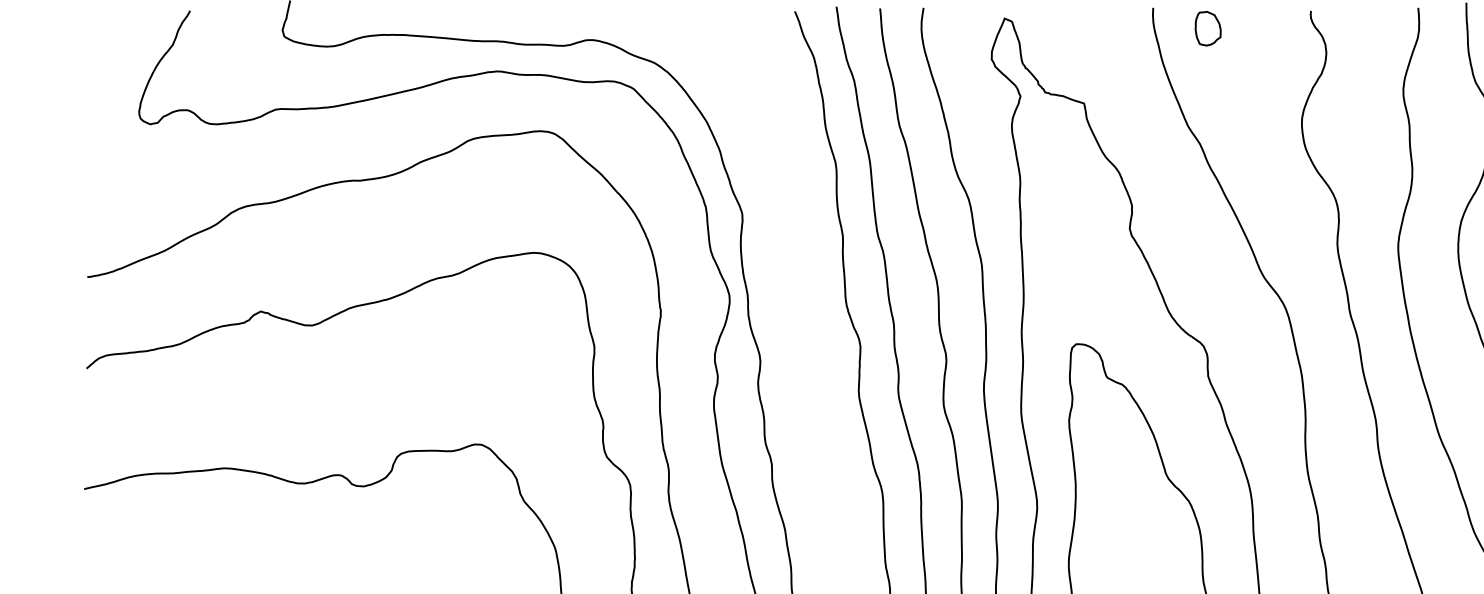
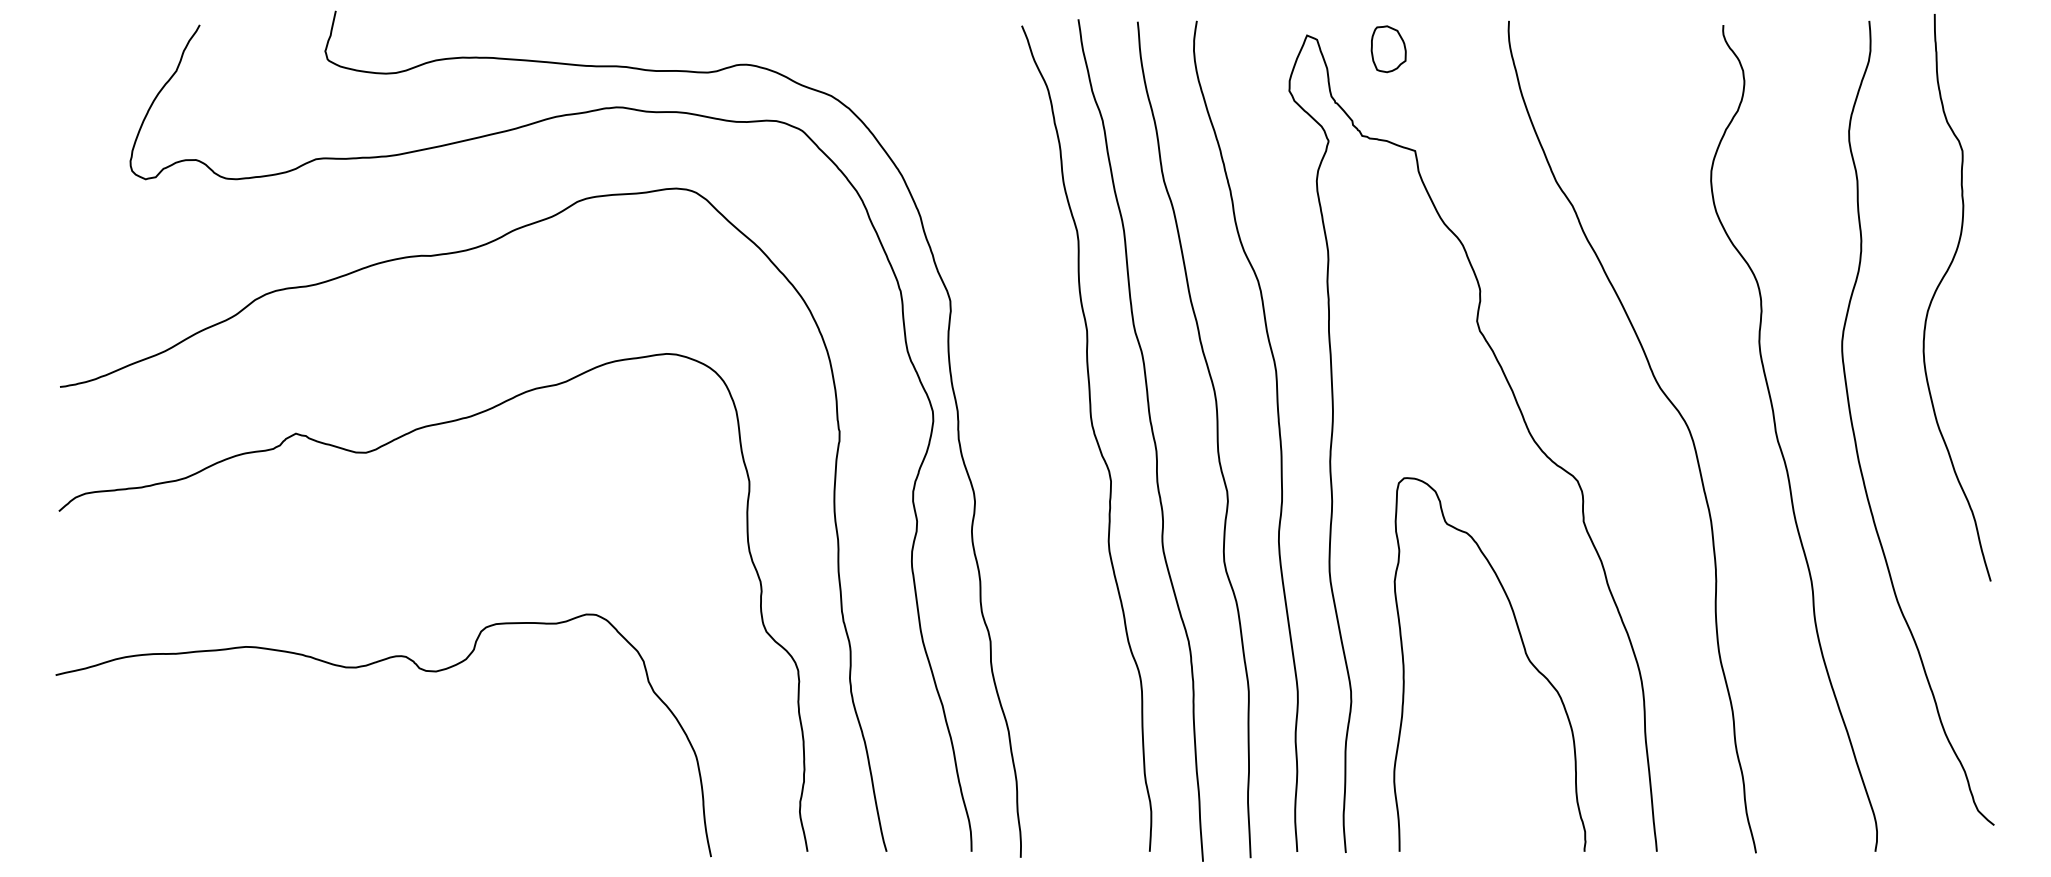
part: (1208, 28) -> (1388, 49), moved

